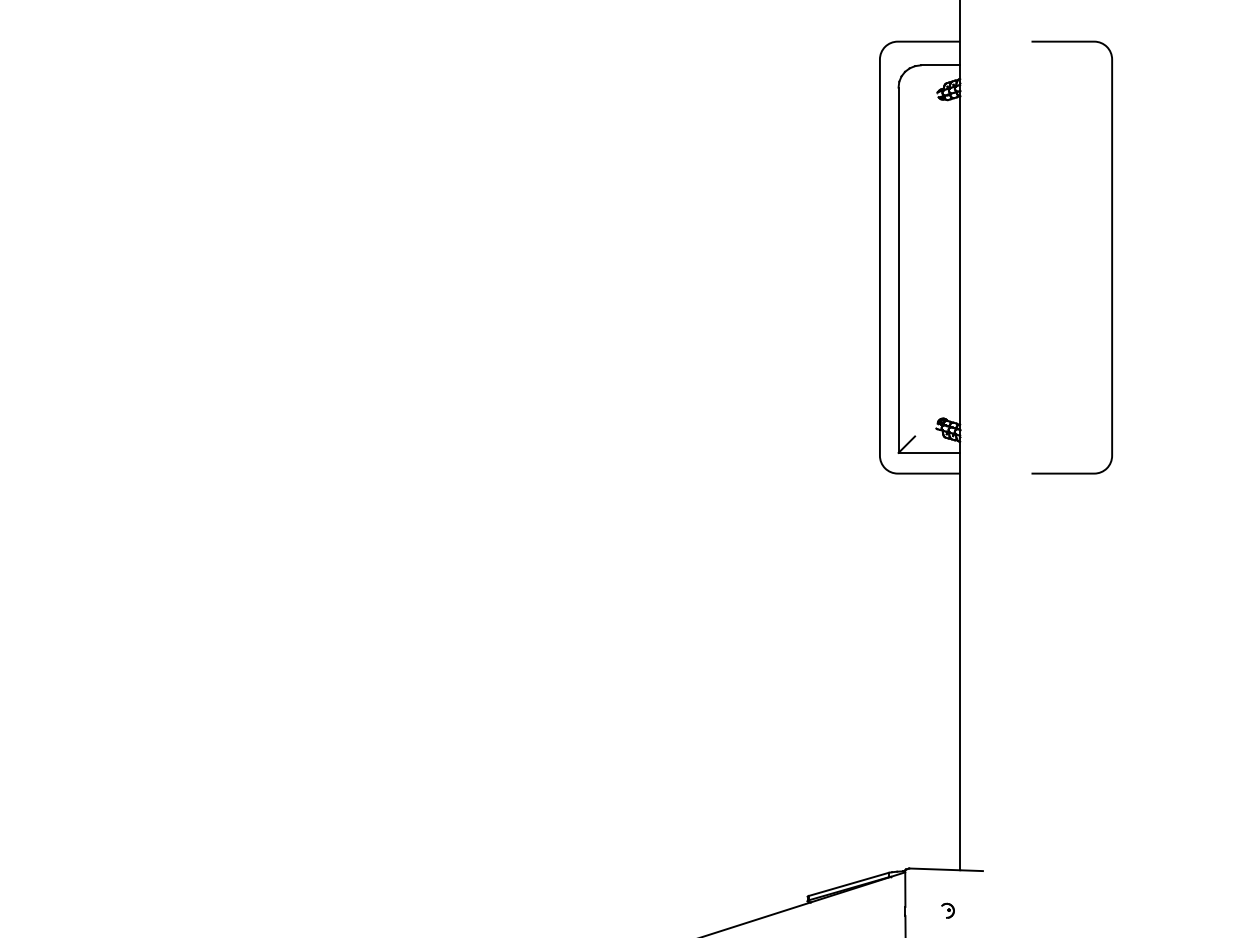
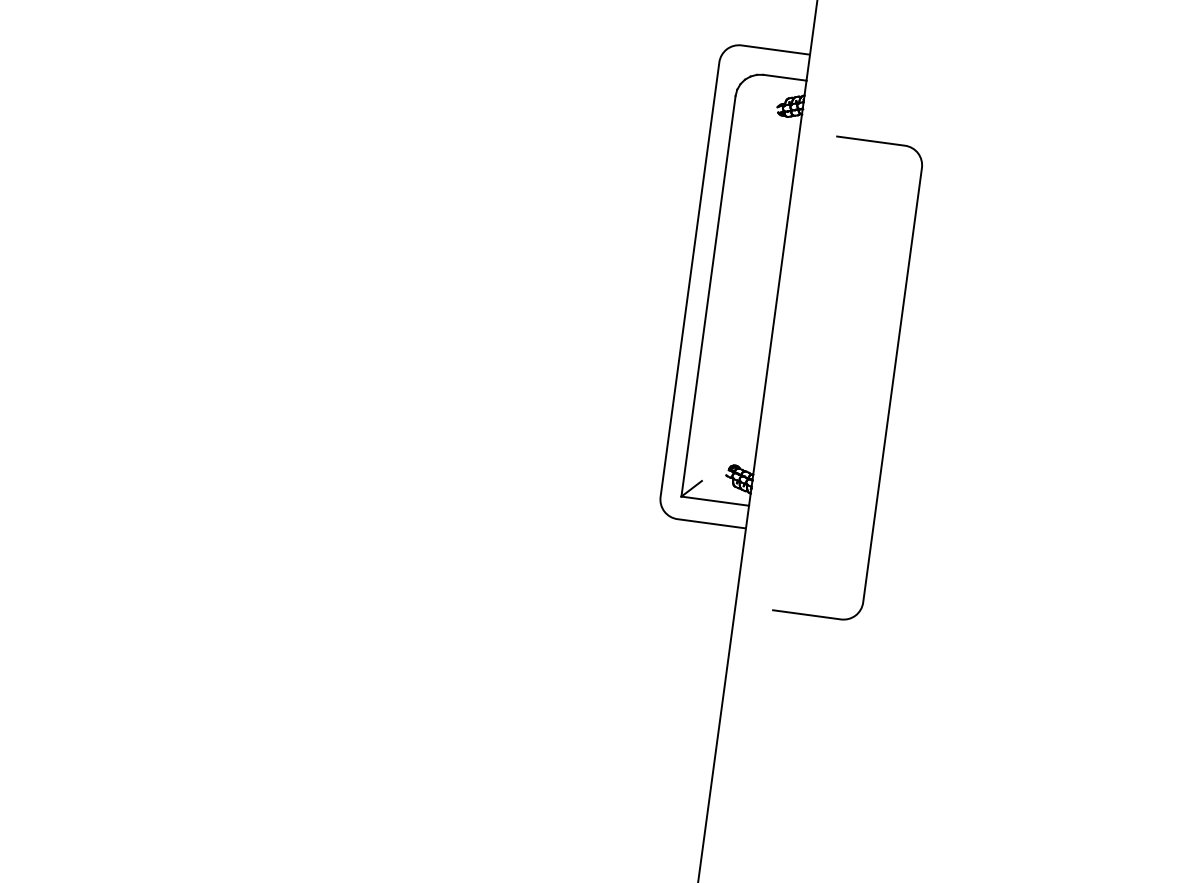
curve: (1111, 257) -> (891, 384), moved

